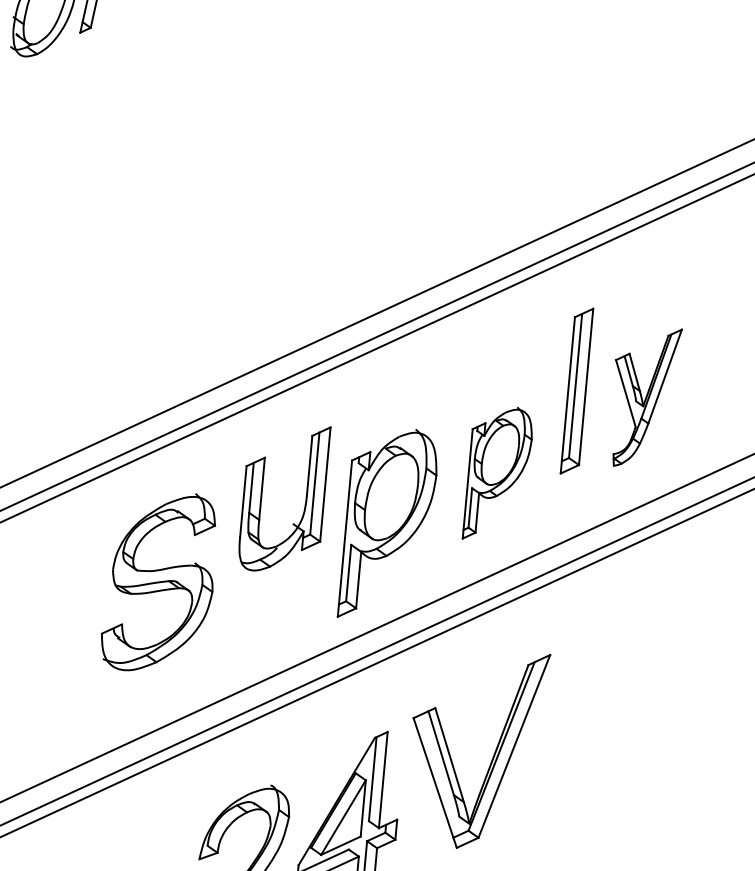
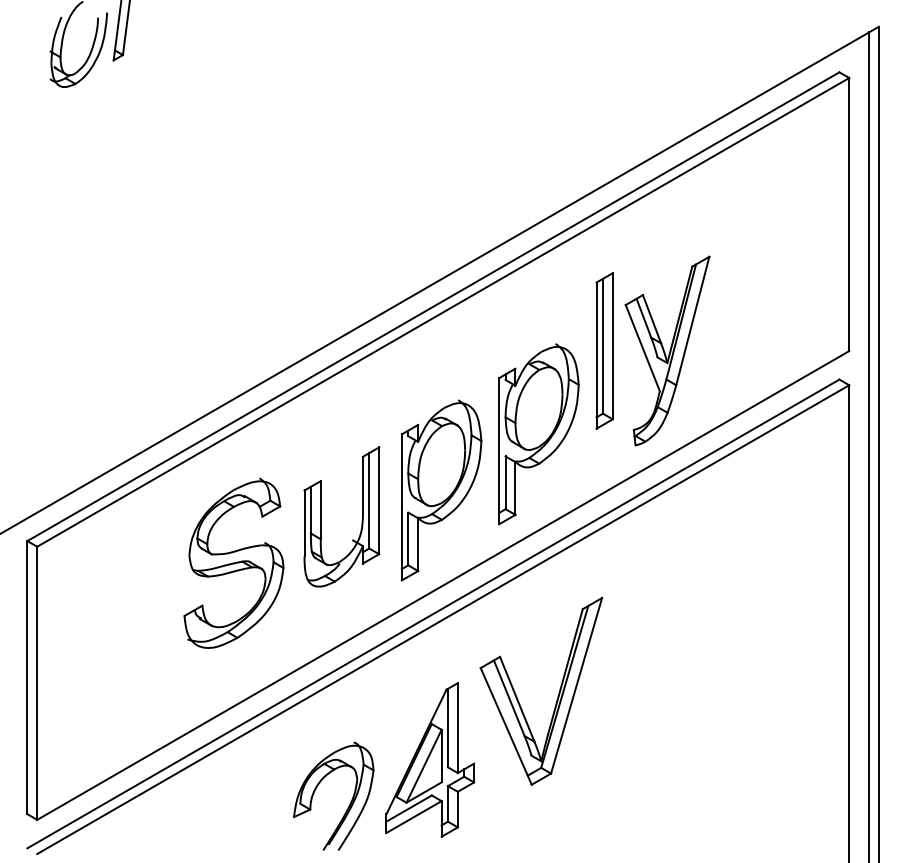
part: (644, 396) -> (667, 350), size x1.43
part: (498, 474) -> (538, 434), size x1.43
part: (262, 495) -> (321, 516), moved

